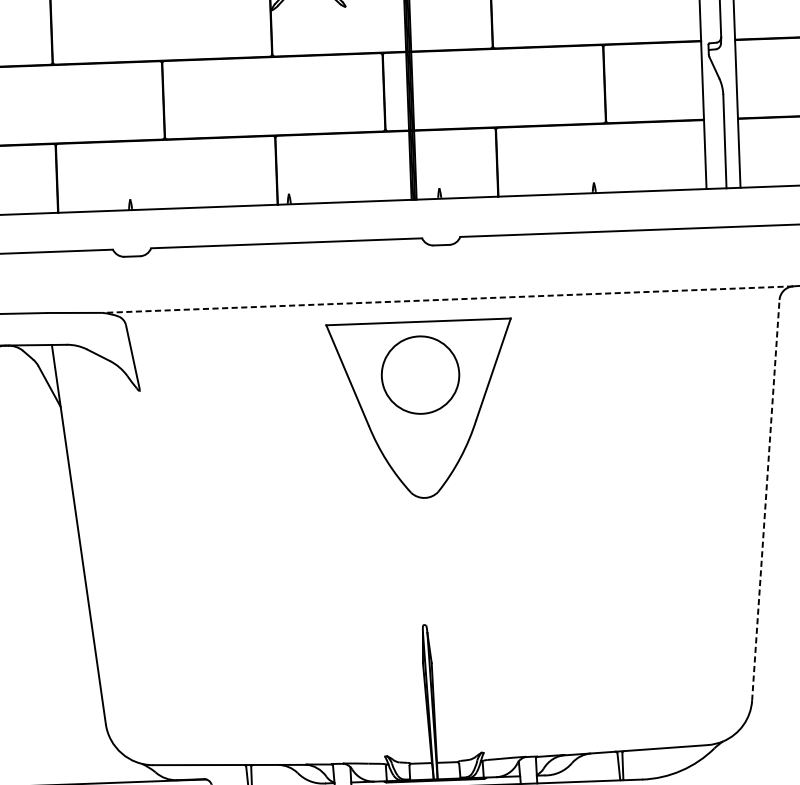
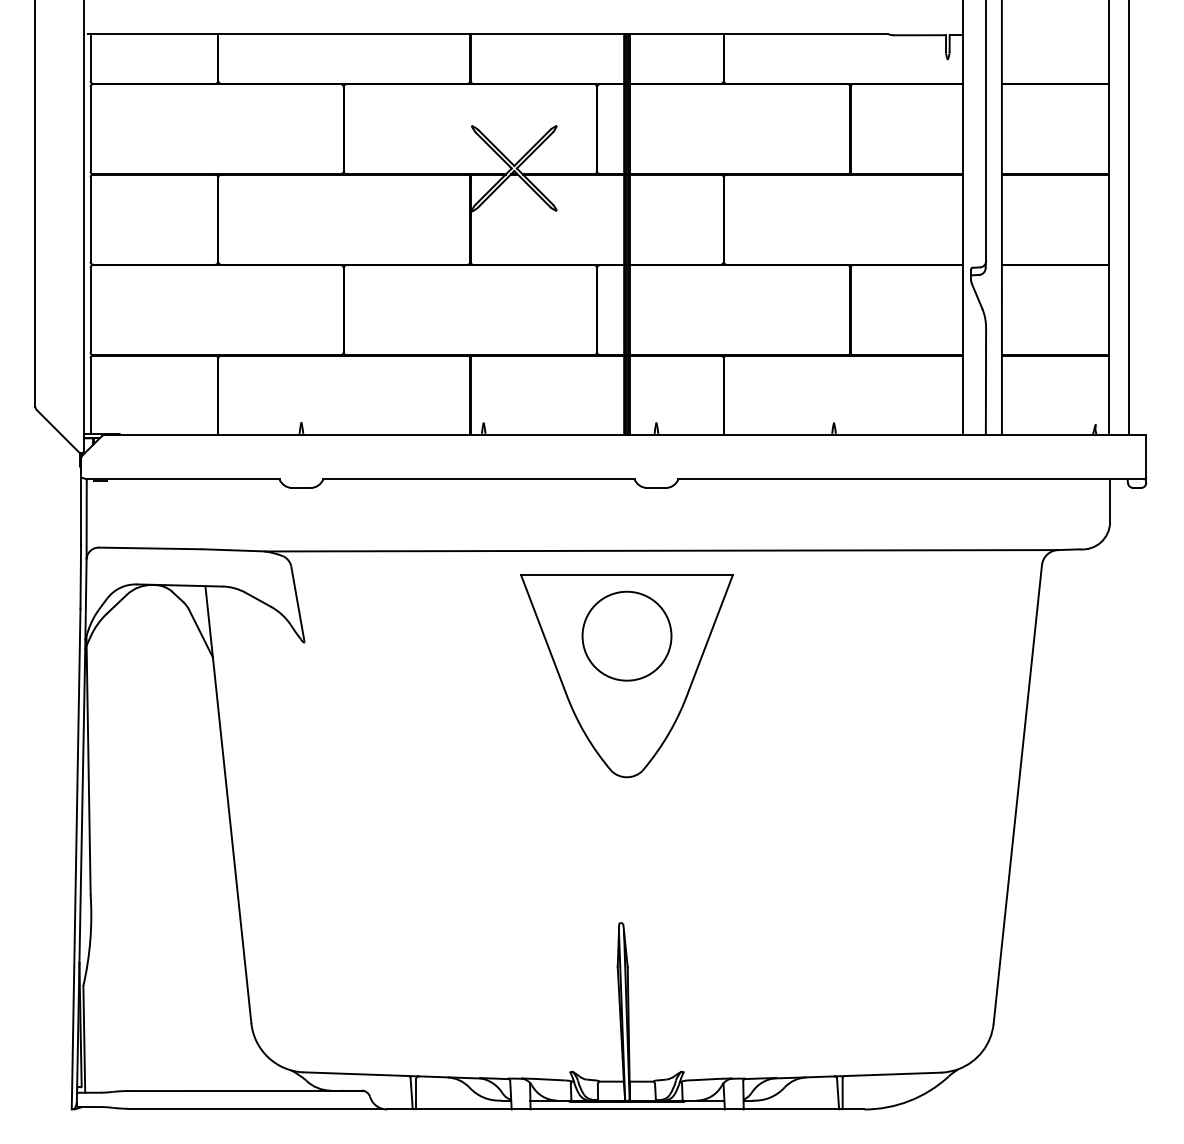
line: (447, 299) -> (661, 550), dashed -> solid
line: (765, 500) -> (1017, 794), dashed -> solid

